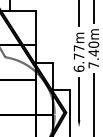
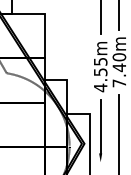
text: (78, 58) -> (99, 74), 6.77m -> 4.55m

